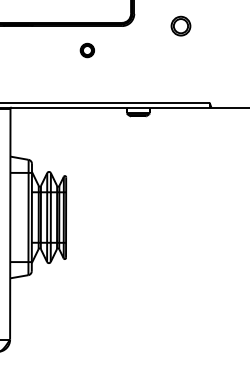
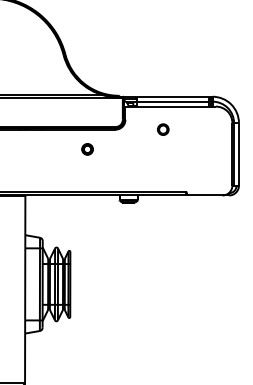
part: (181, 25) -> (163, 129), size x0.71

